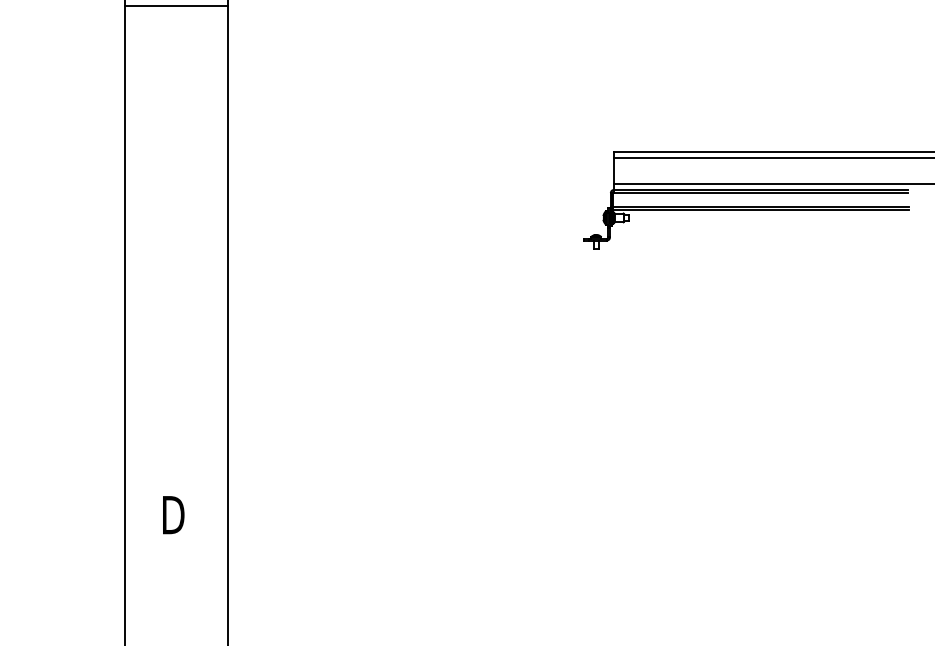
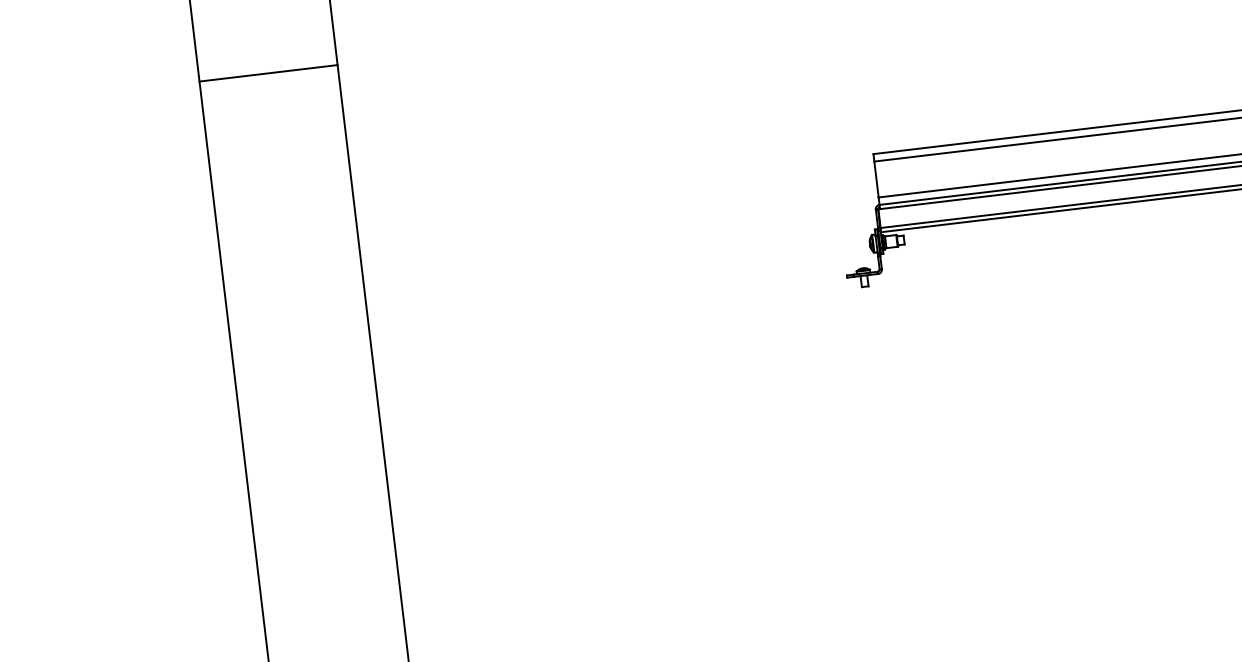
line: (176, 5) -> (268, 73), moved

